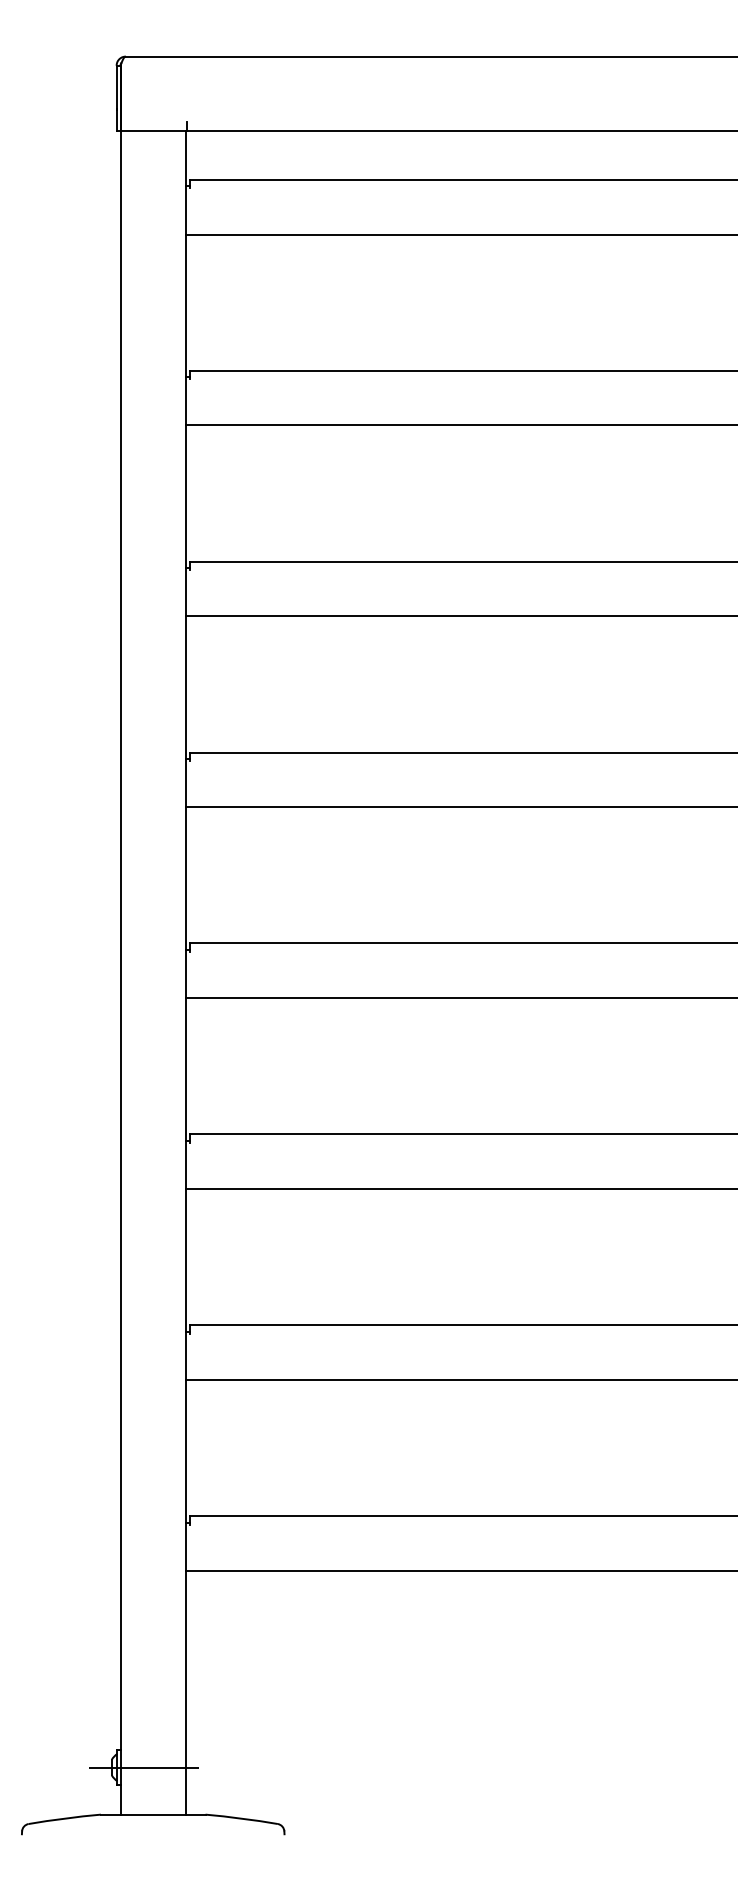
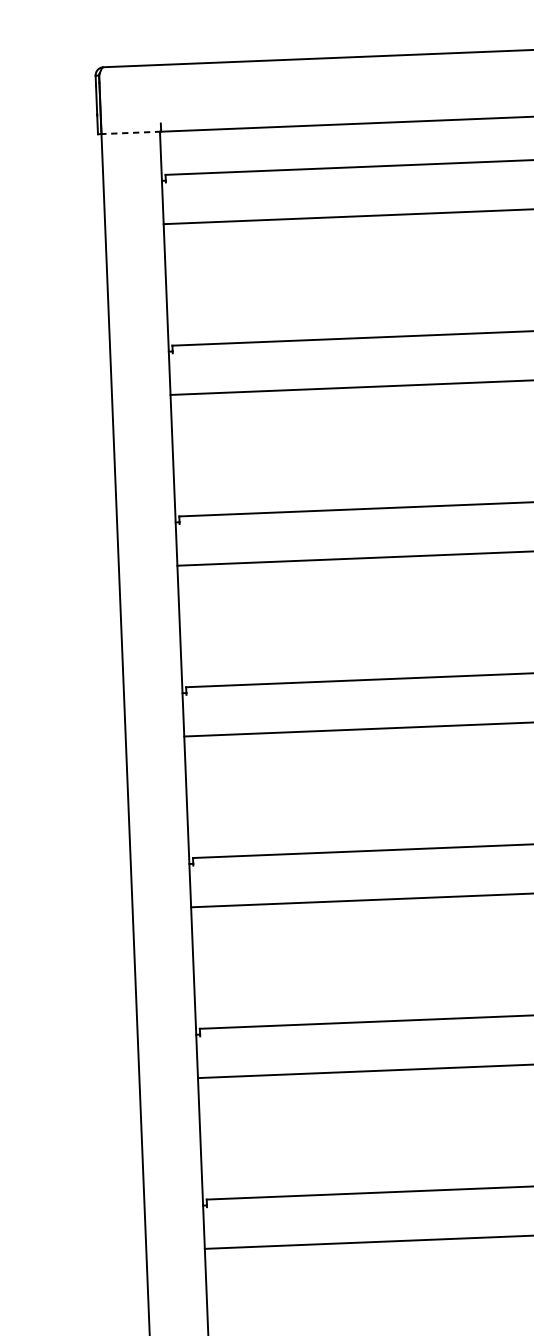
line: (153, 131) -> (130, 133), solid -> dashed

